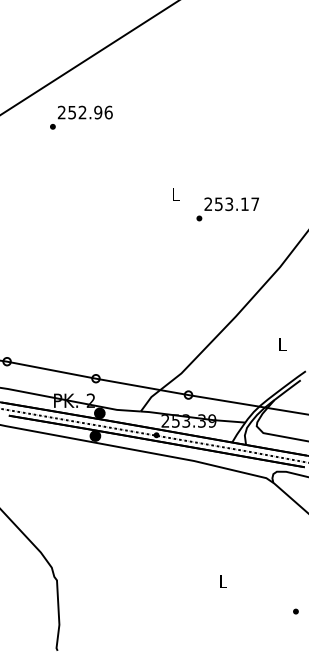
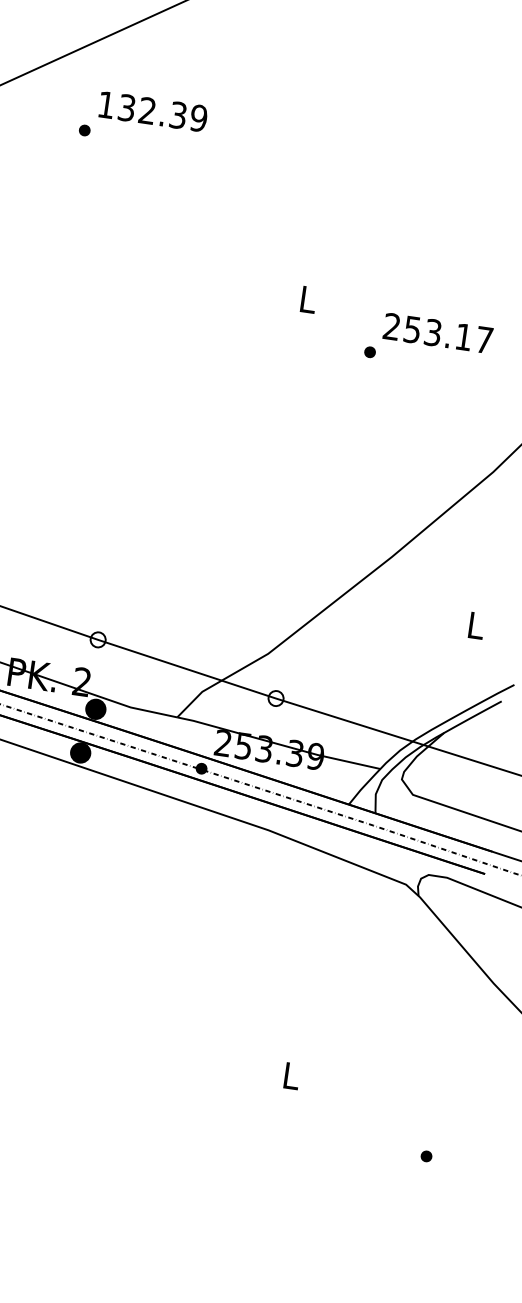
text: (84, 112) -> (151, 111), 252.96 -> 132.39
text: (227, 209) -> (428, 342), moved

